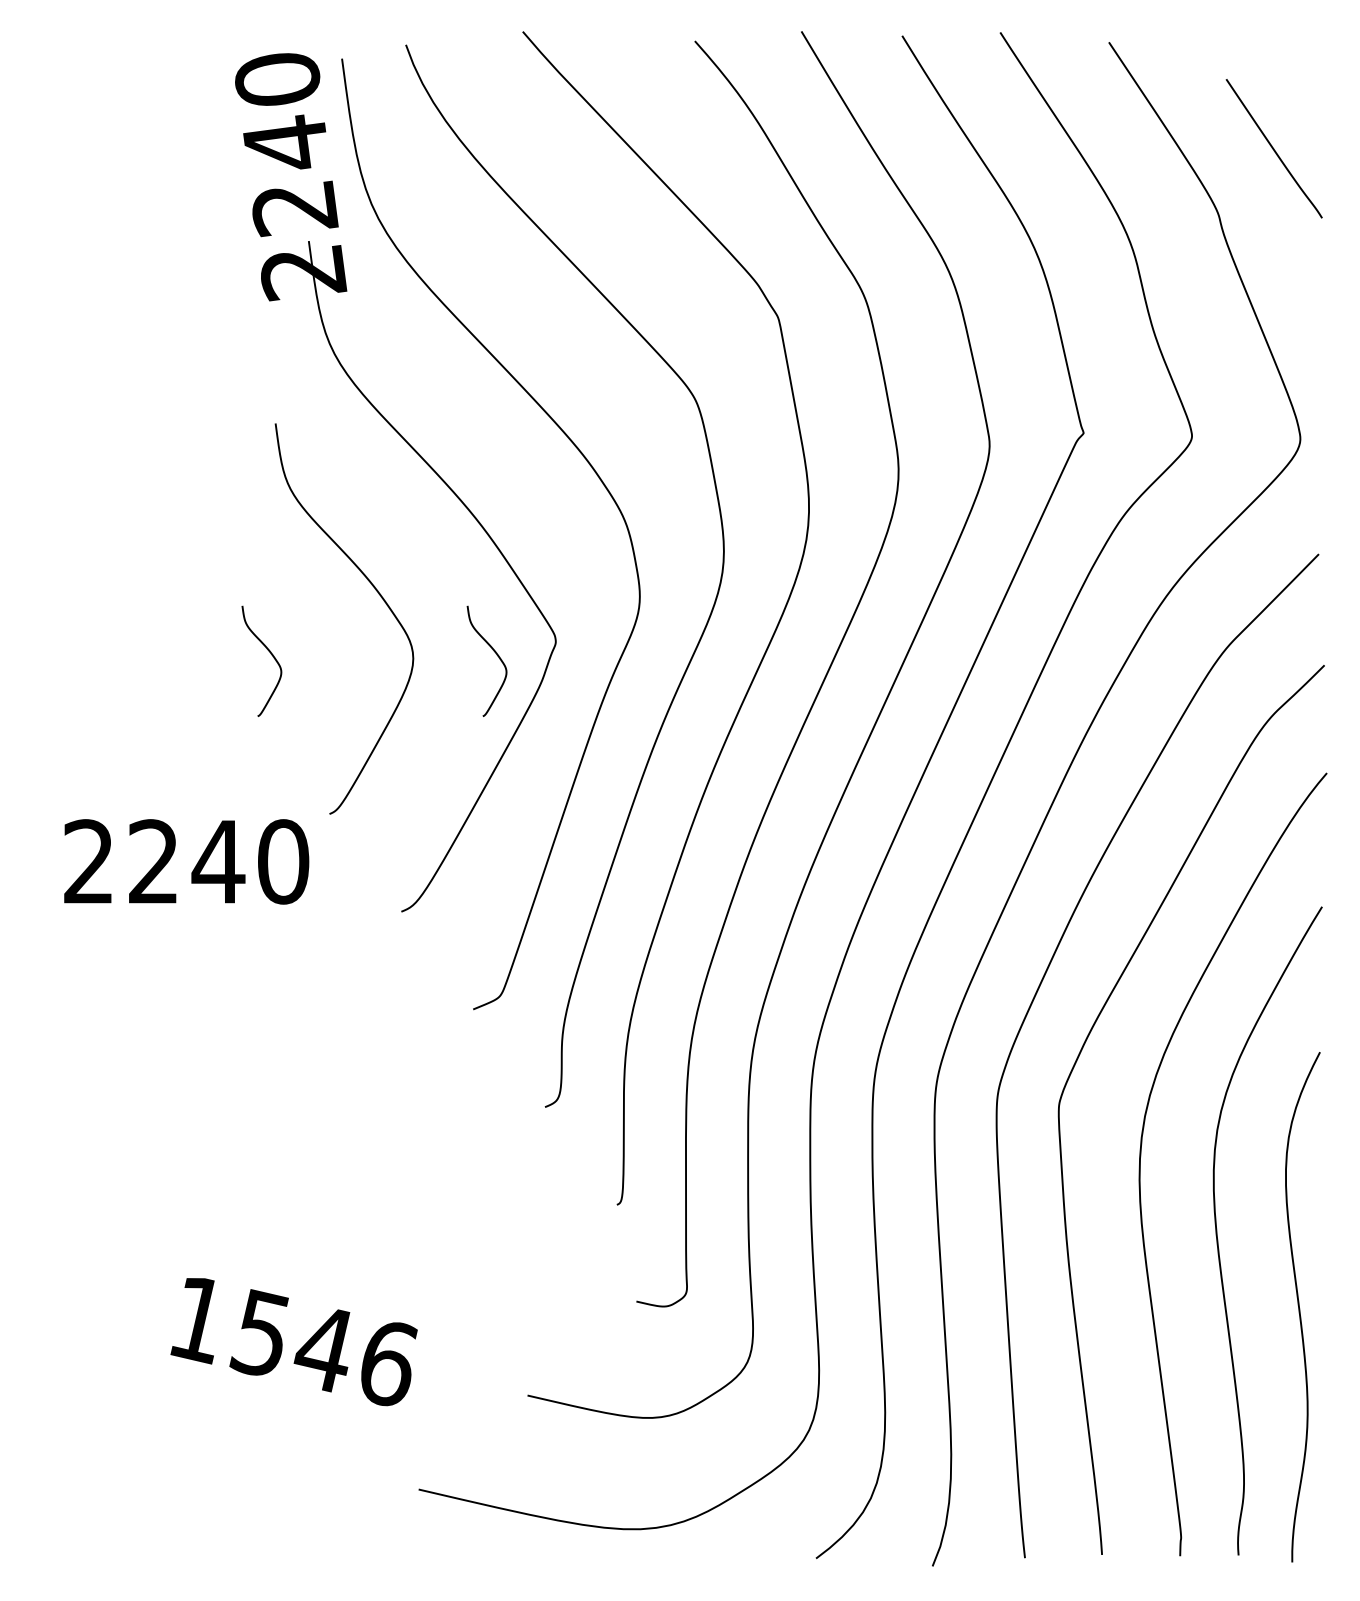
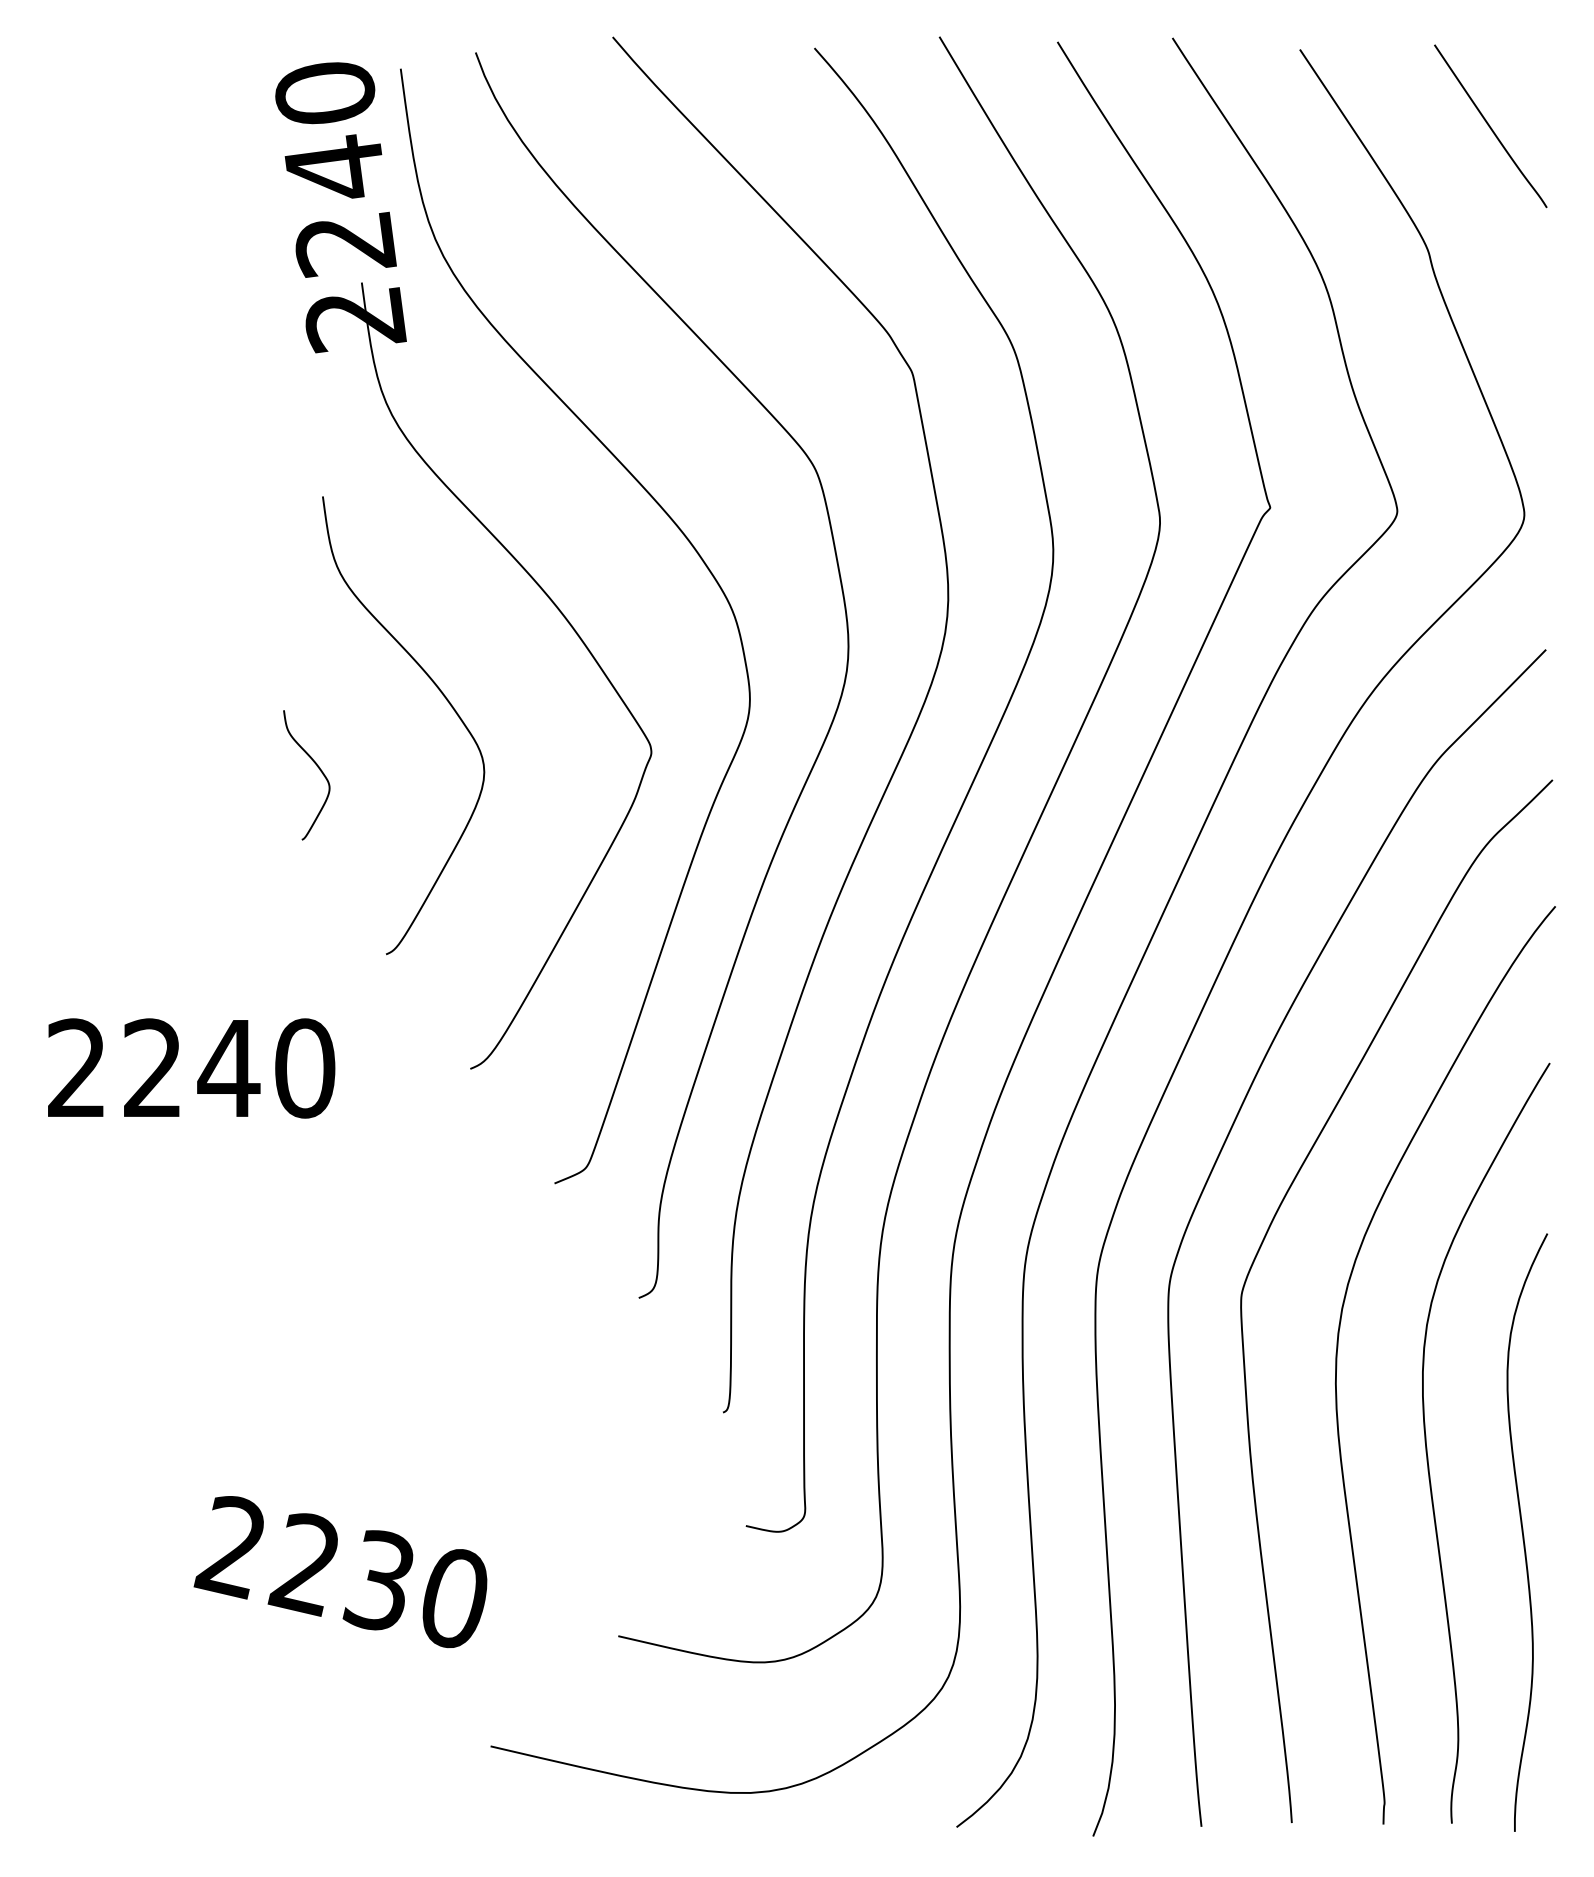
curve: (1274, 148) -> (1490, 126), moved
curve: (496, 654) -> (581, 767), removed
text: (186, 861) -> (191, 1068), moved
text: (291, 1341) -> (341, 1572), 1546 -> 2230

